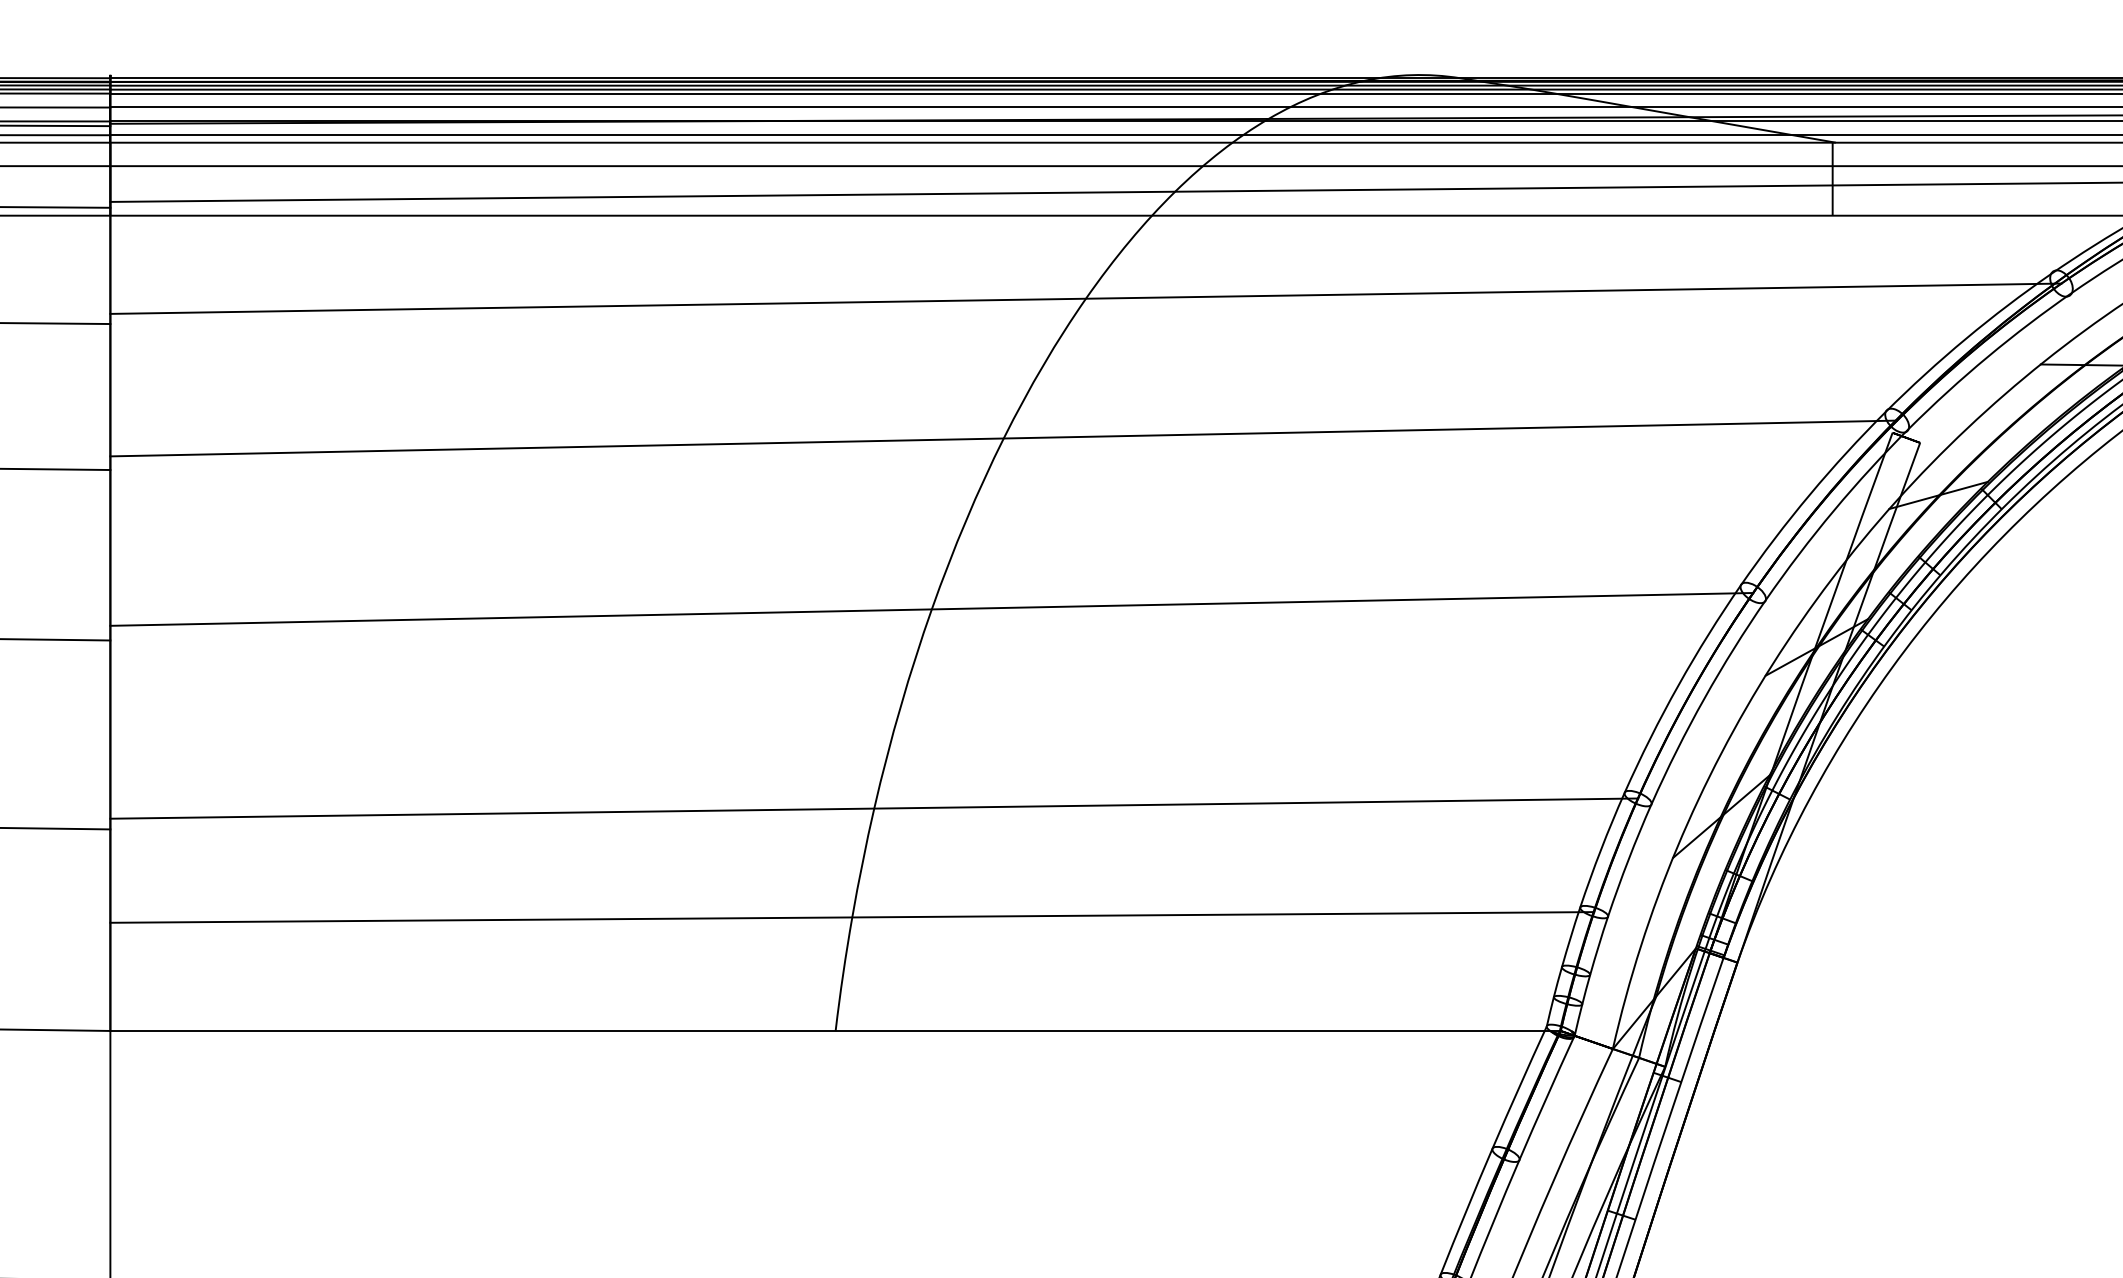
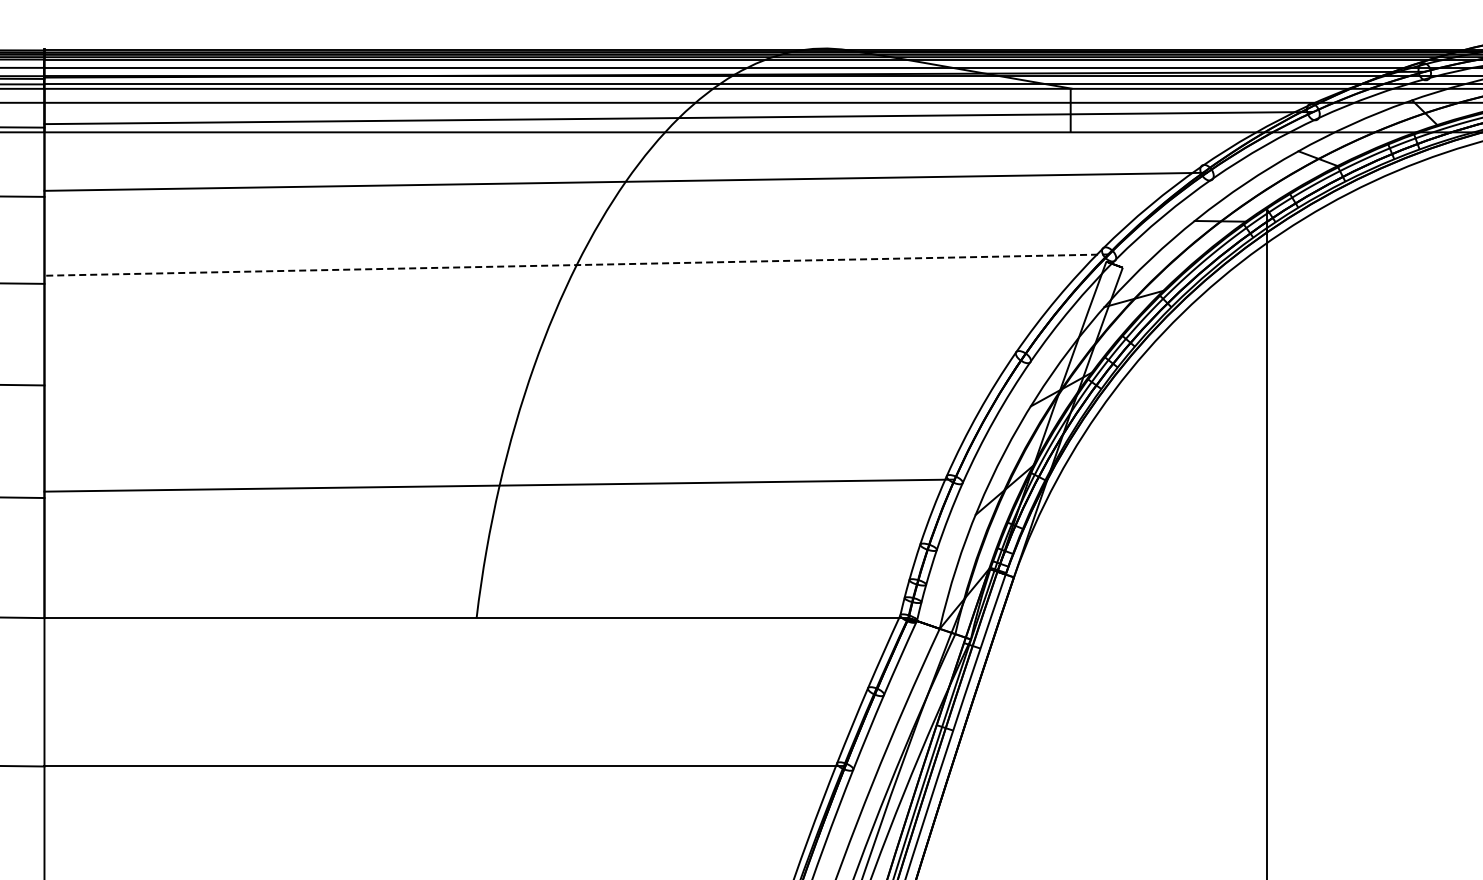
line: (1003, 439) -> (576, 265), solid -> dashed
line: (931, 608) -> (533, 366), removed
line: (852, 917) -> (486, 550), removed

